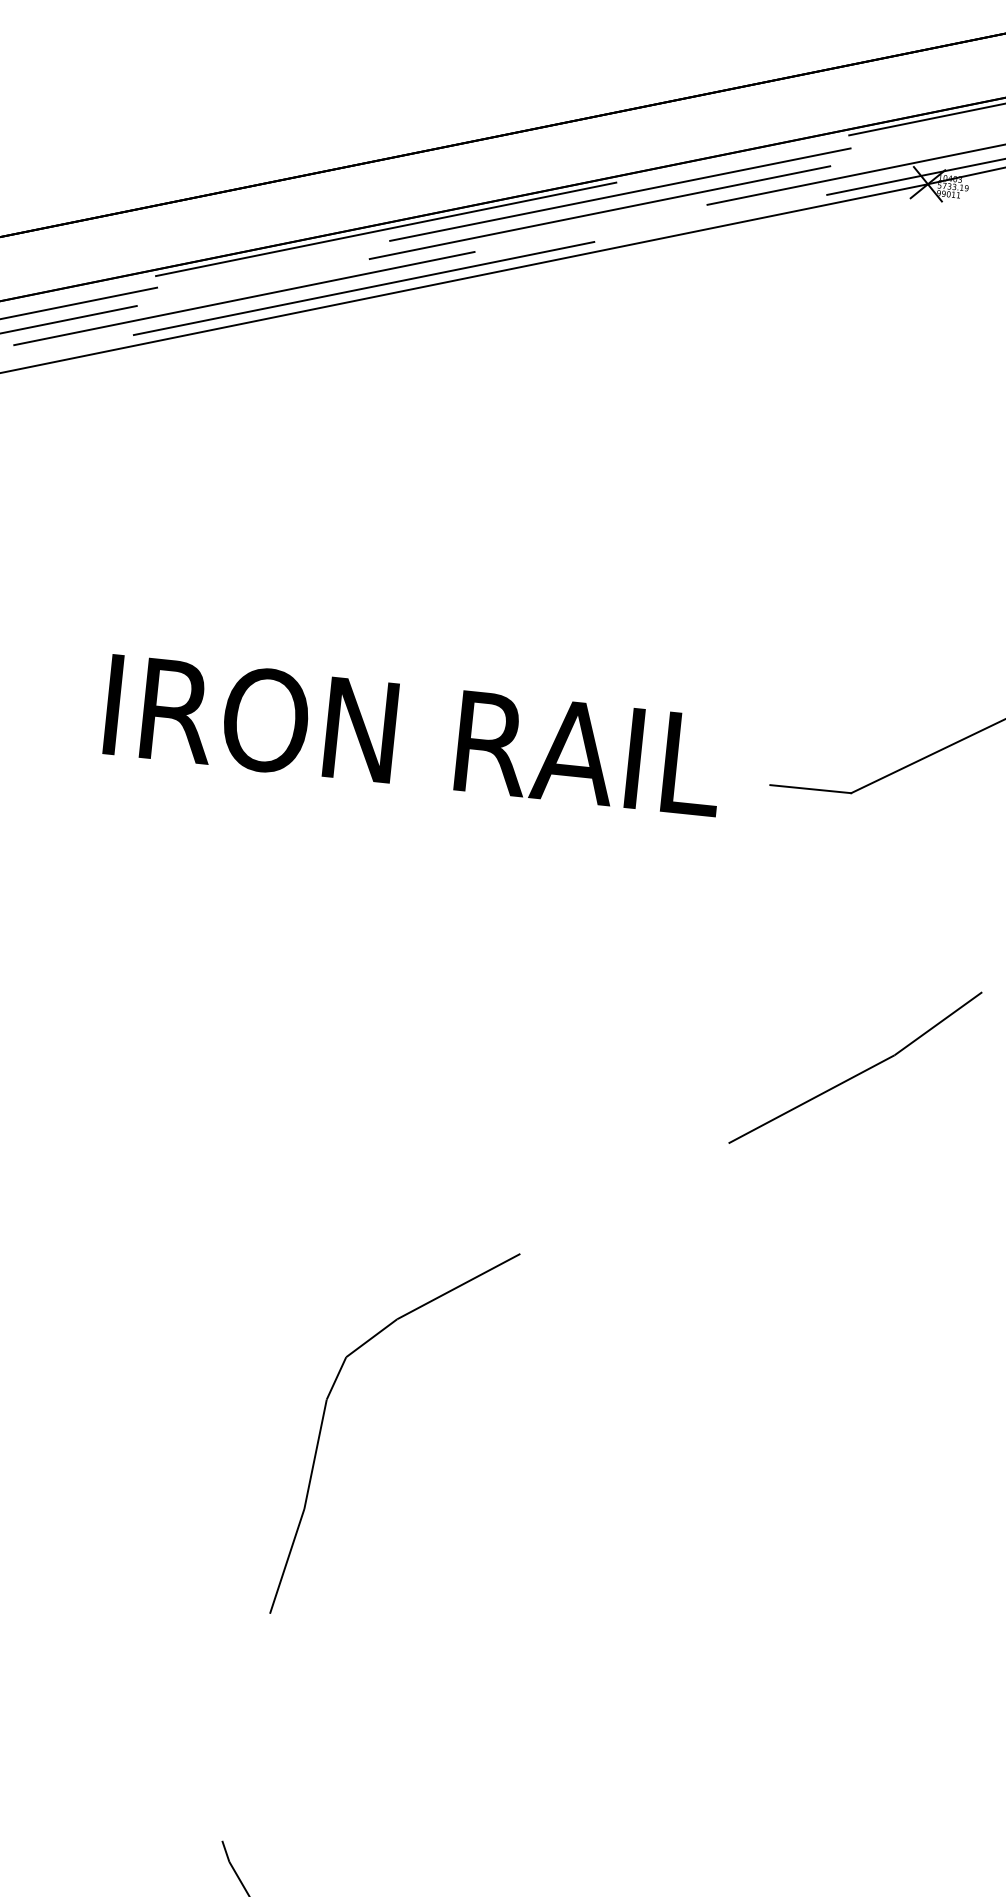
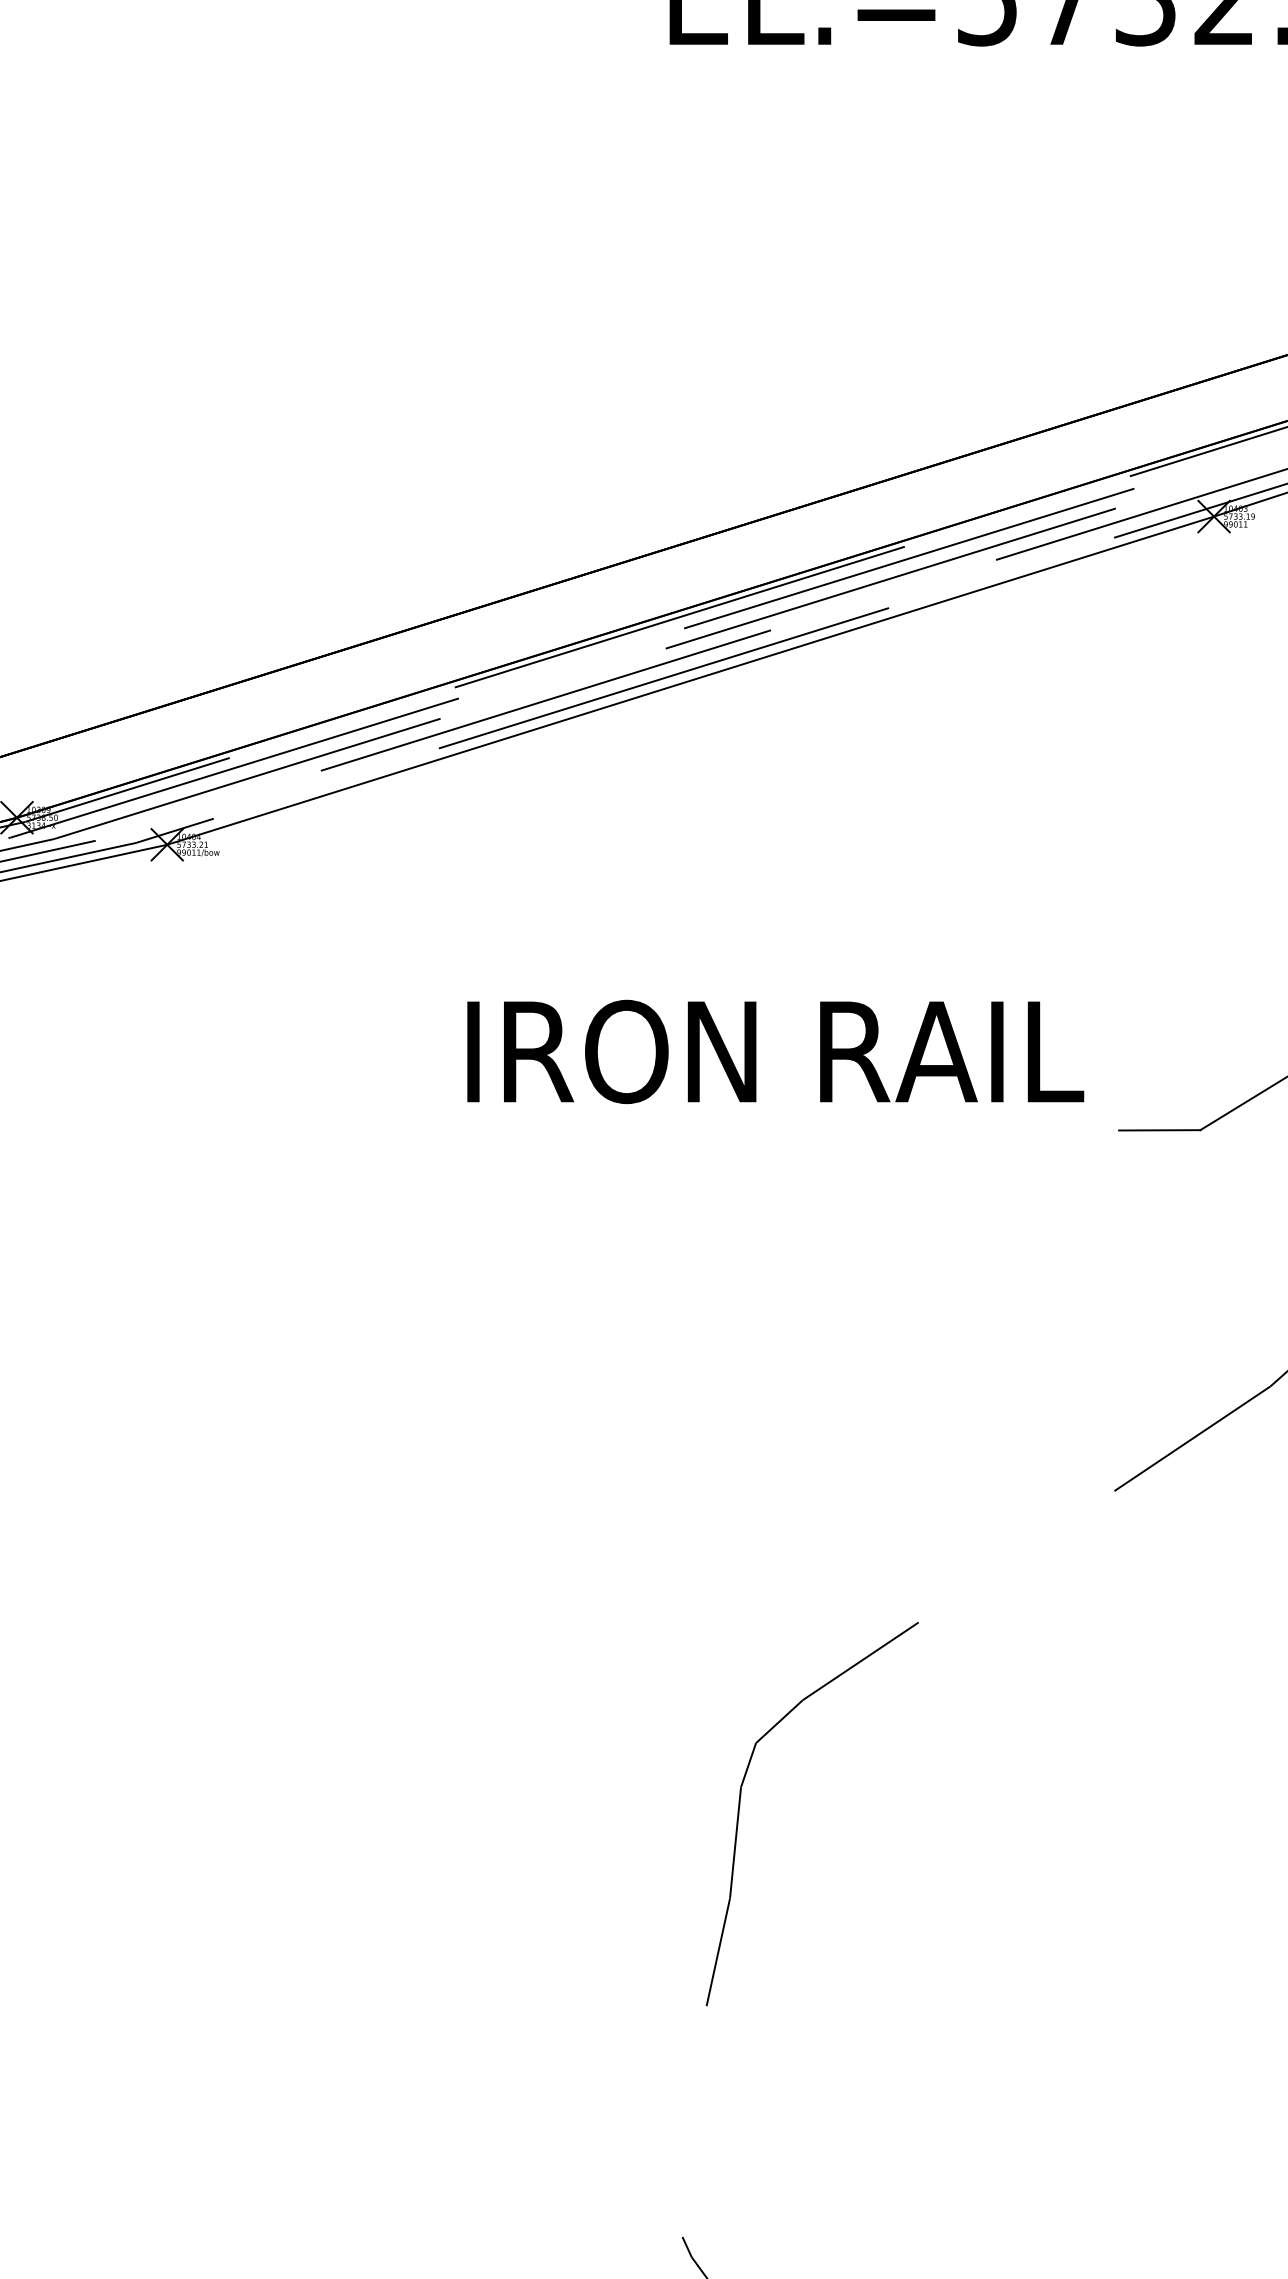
text: (413, 735) -> (775, 1051), moved

